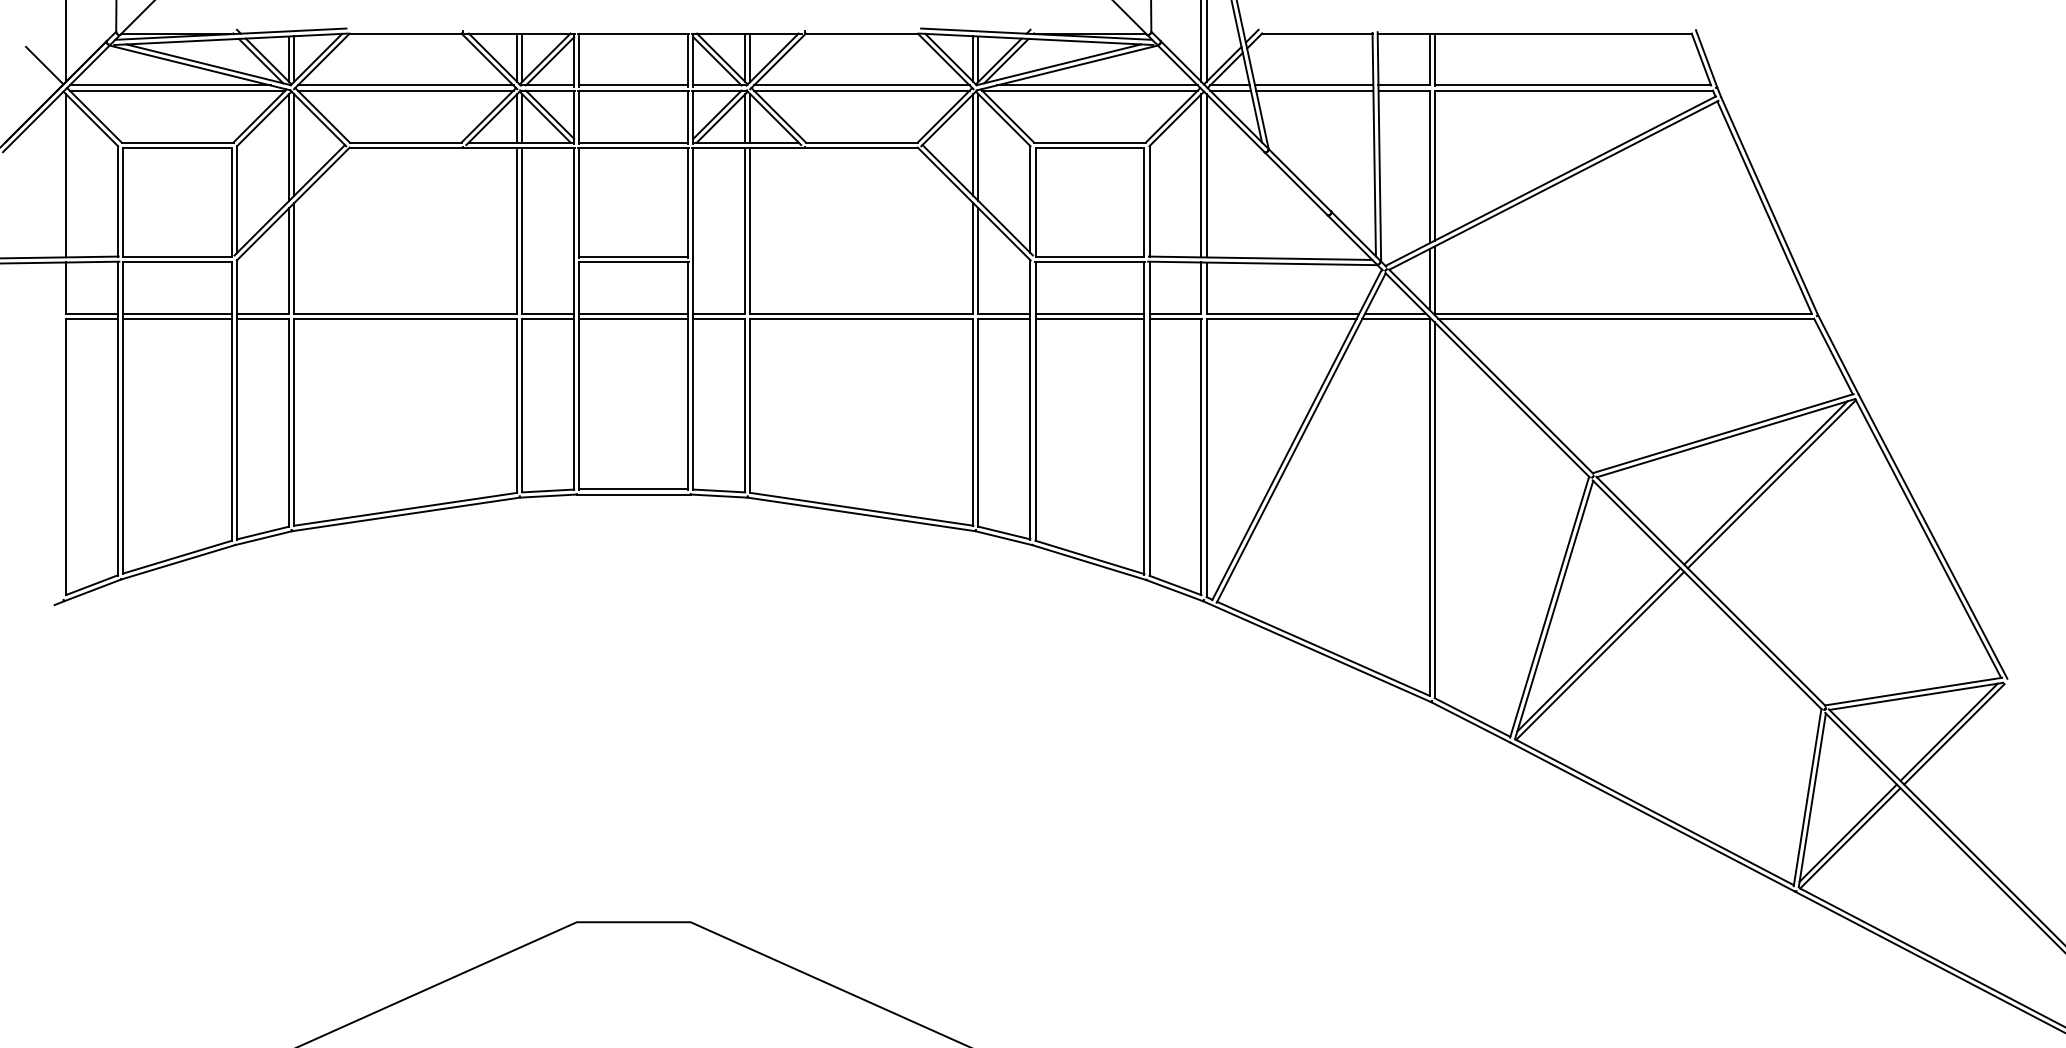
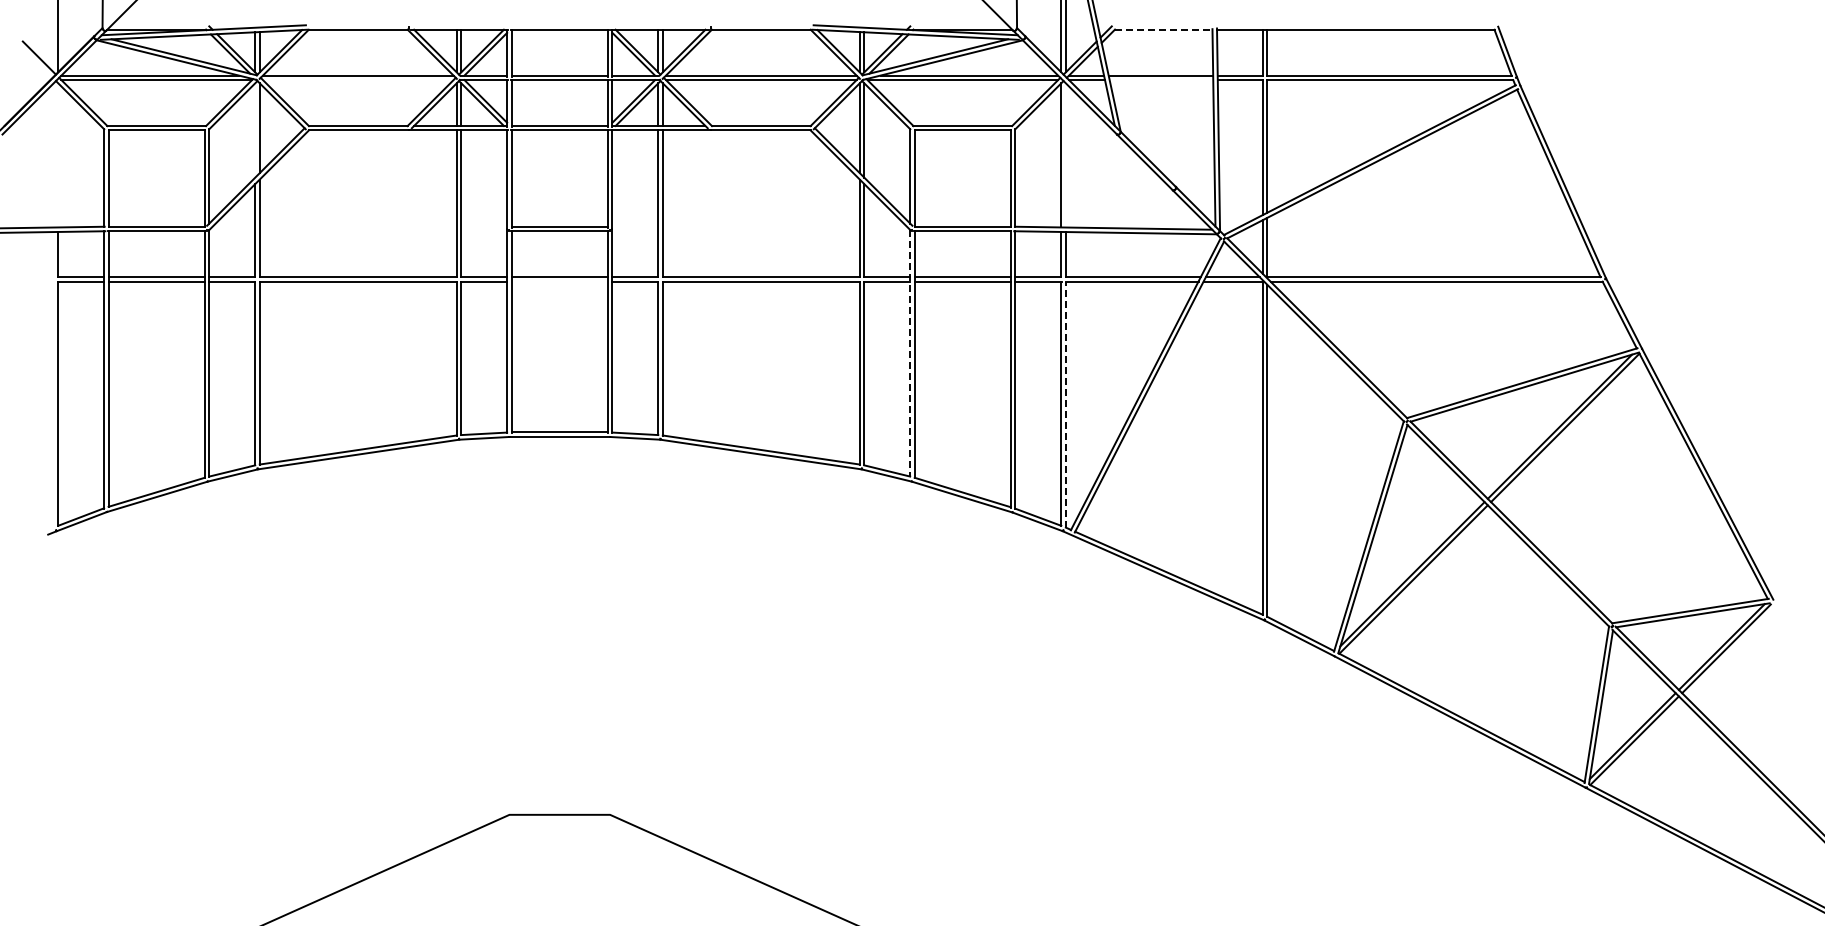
line: (1317, 33) -> (1163, 29), solid -> dashed
line: (405, 91) -> (358, 80), removed
line: (1314, 91) -> (1161, 80), removed
line: (289, 147) -> (255, 130), removed
line: (66, 175) -> (58, 155), removed
line: (1206, 175) -> (1065, 155), removed
line: (633, 318) -> (559, 281), removed
line: (1030, 400) -> (910, 353), solid -> dashed
line: (1206, 457) -> (1065, 404), solid -> dashed

